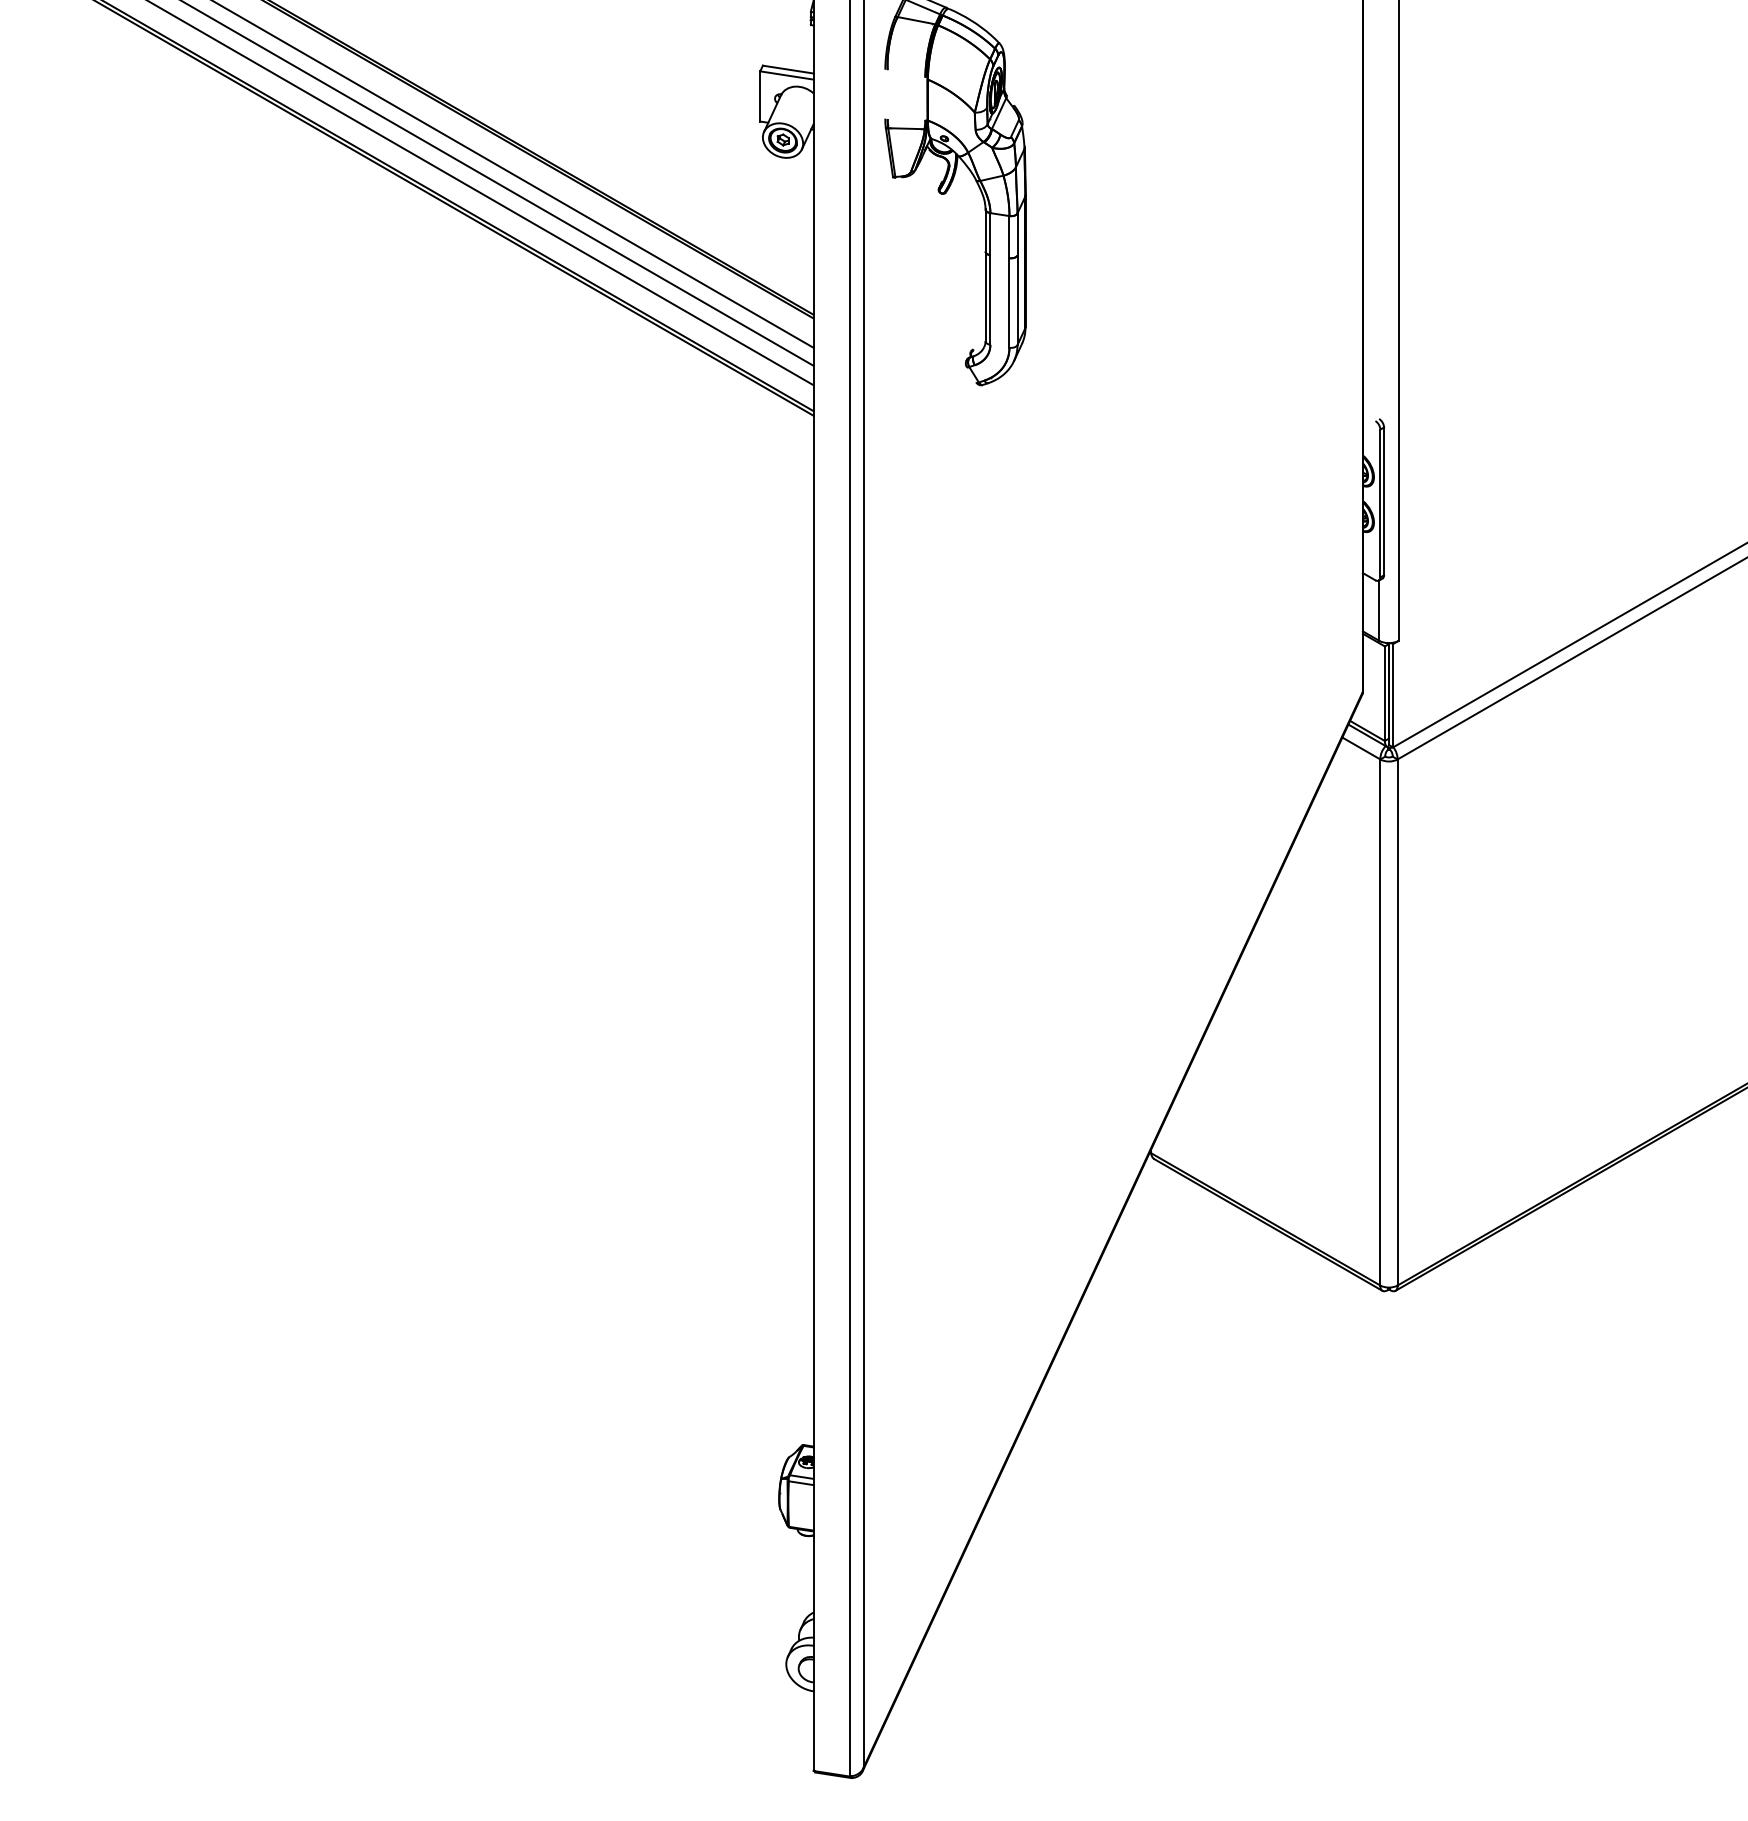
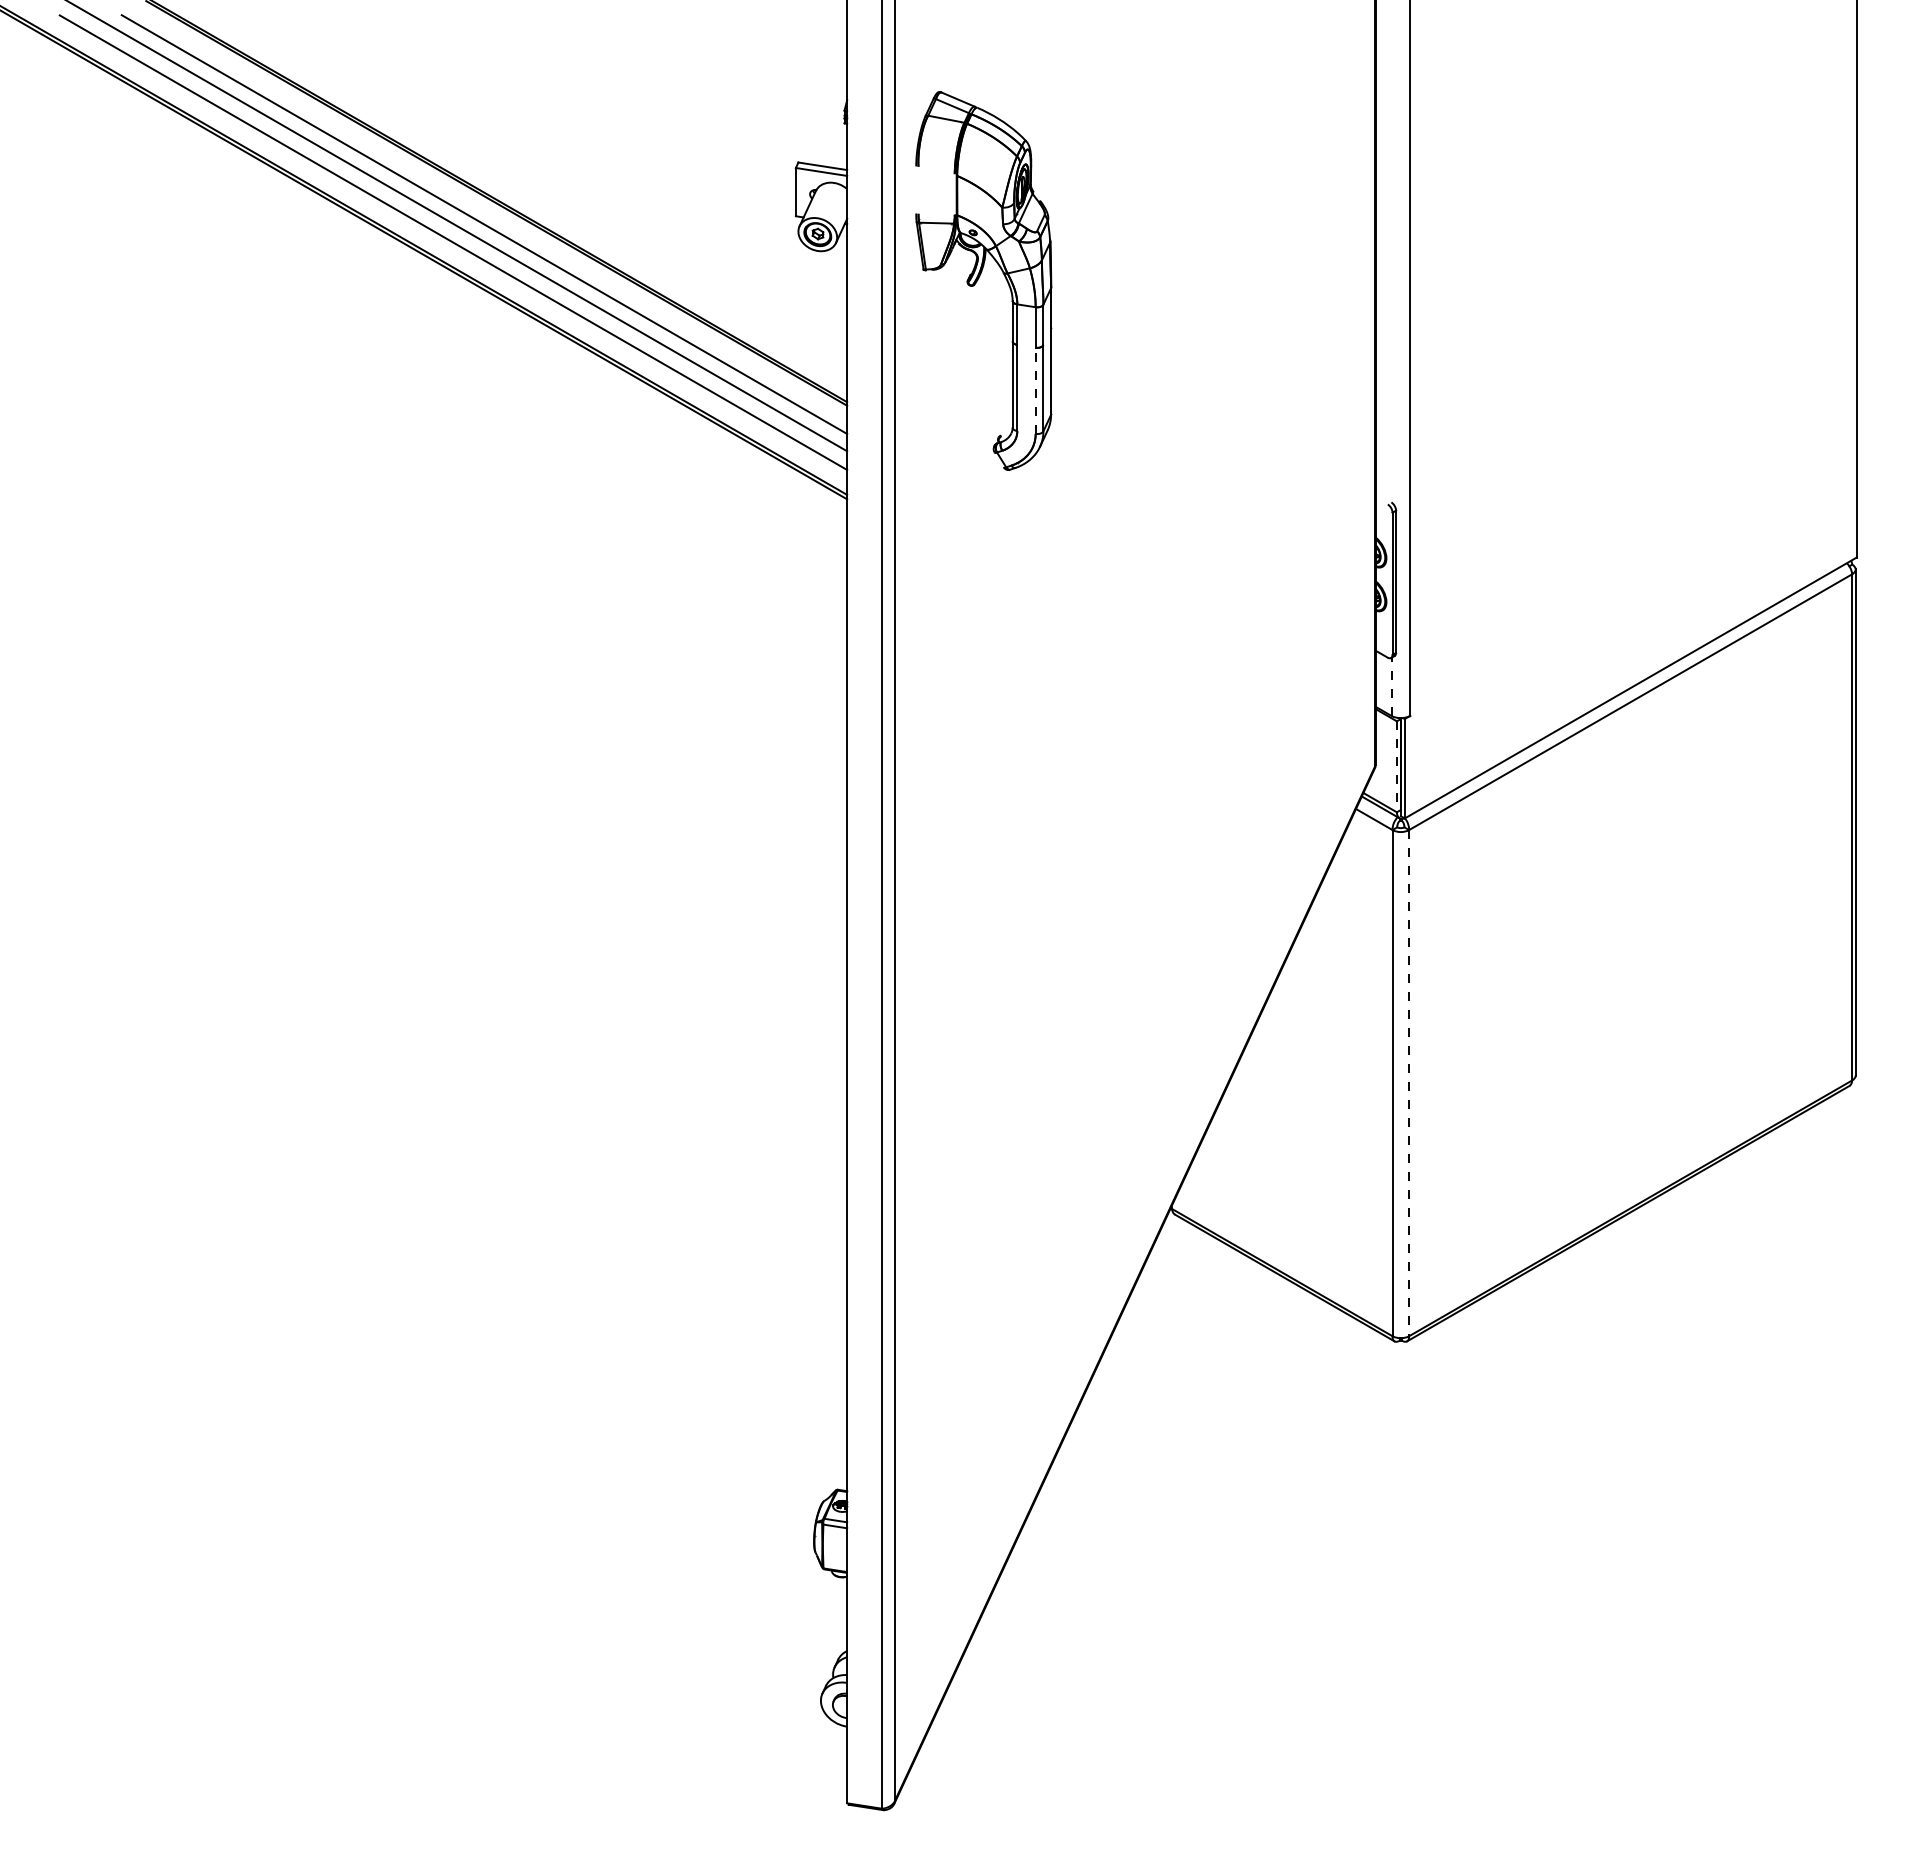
line: (1009, 302) -> (1035, 390), solid -> dashed
line: (1379, 610) -> (1391, 686), solid -> dashed
line: (1384, 694) -> (1396, 767), solid -> dashed
line: (1397, 1022) -> (1409, 1083), solid -> dashed

